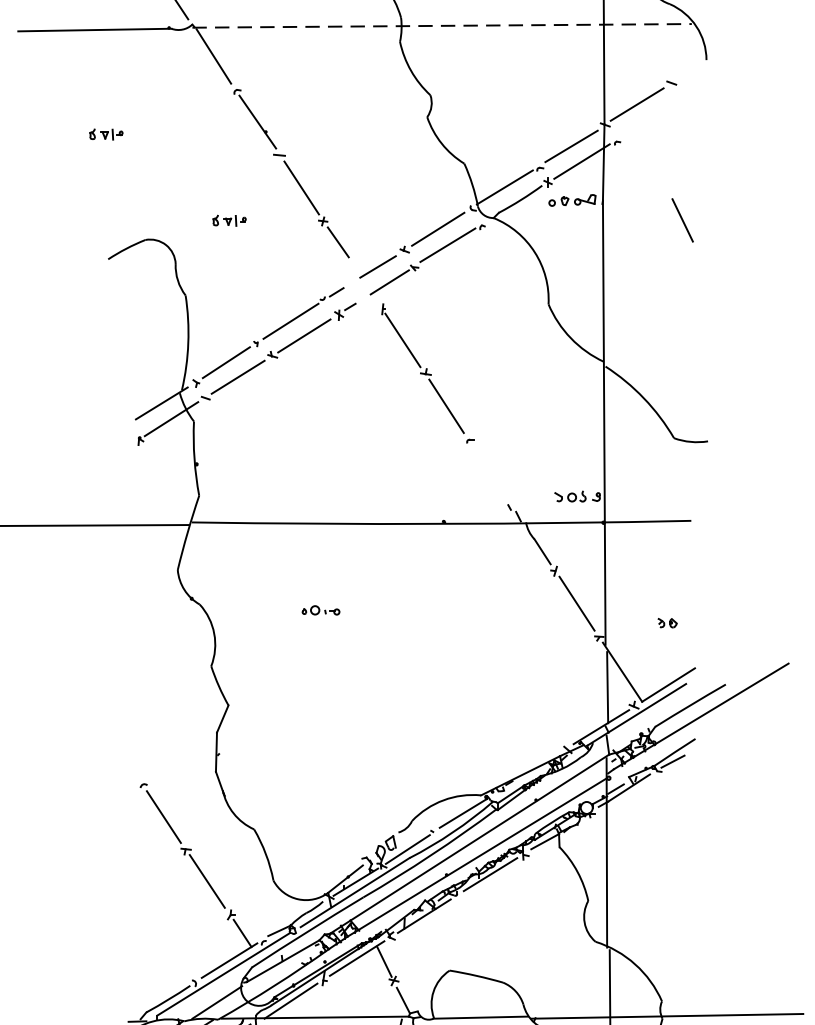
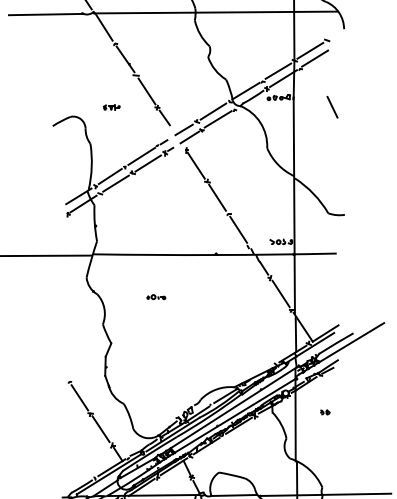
line: (442, 25) -> (215, 12), dashed -> solid
line: (647, 120) -> (315, 58), added
part: (105, 134) -> (51, 65), removed
line: (489, 471) -> (238, 229), added
part: (668, 623) -> (325, 412), moved

